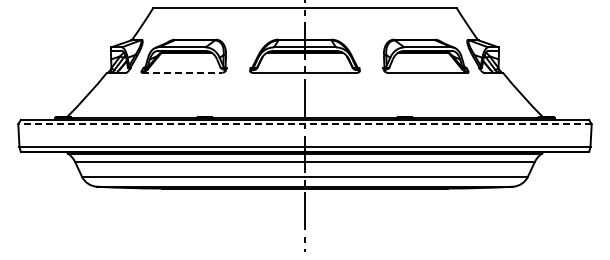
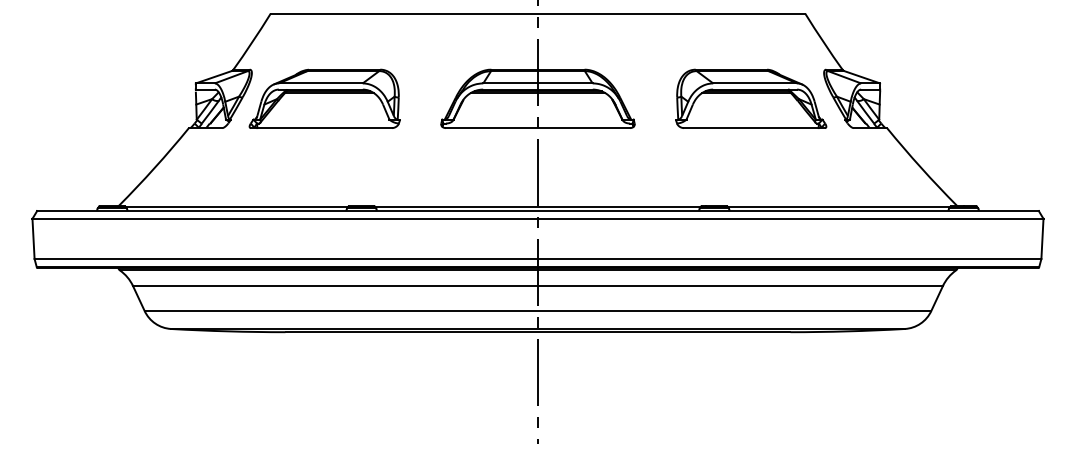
line: (182, 72) -> (322, 127), dashed -> solid
line: (305, 124) -> (538, 219), dashed -> solid

